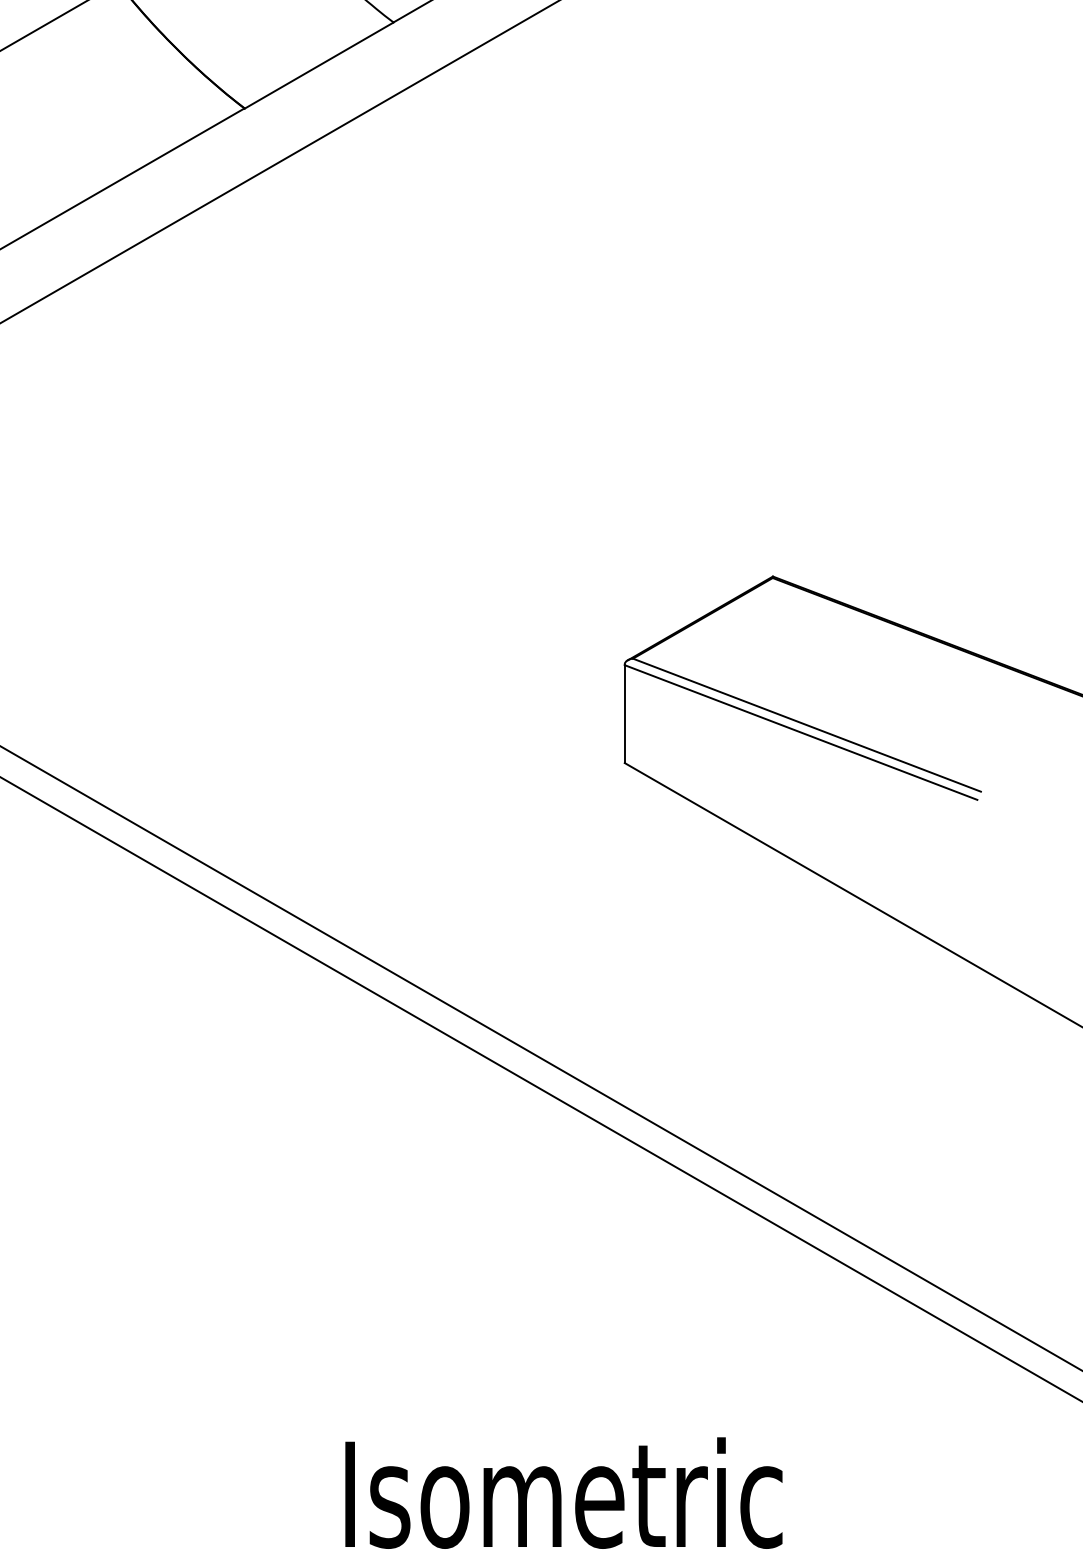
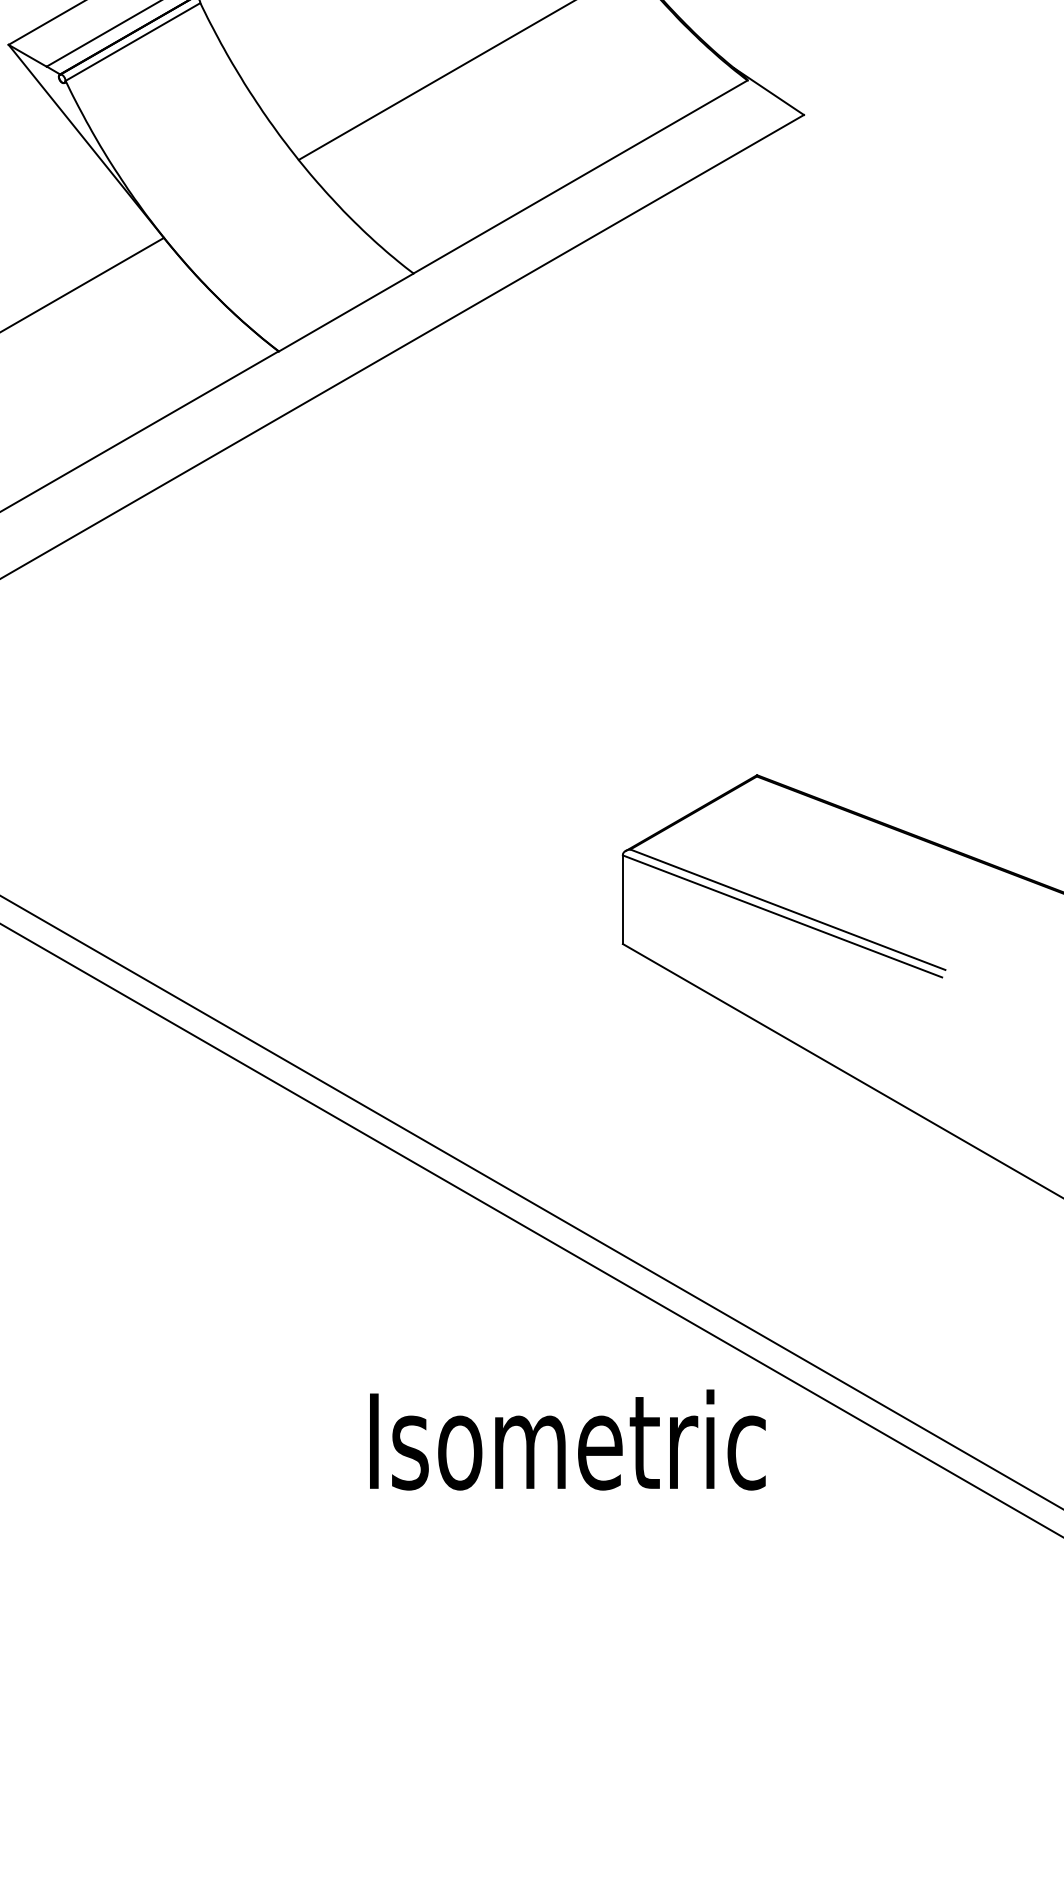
text: (563, 1492) -> (567, 1439), moved

